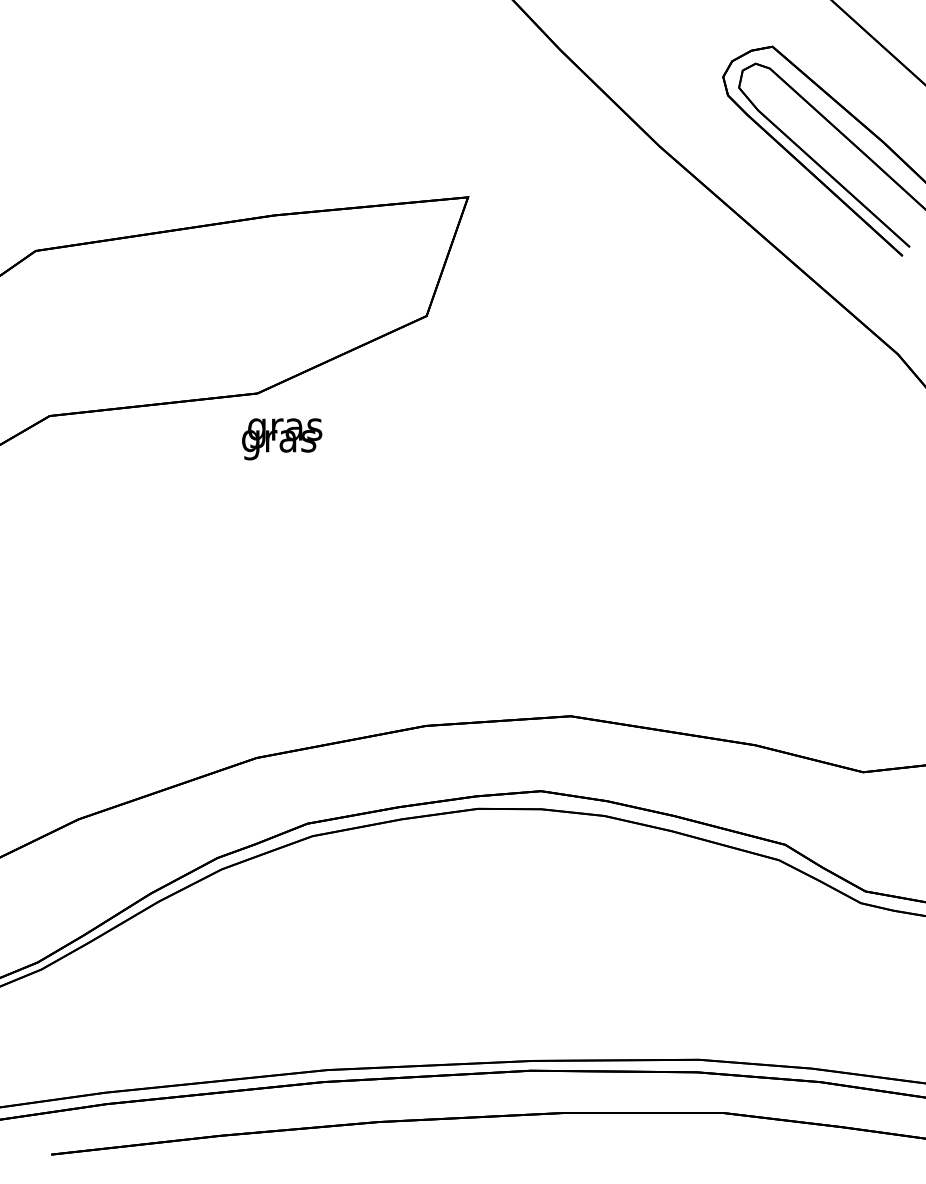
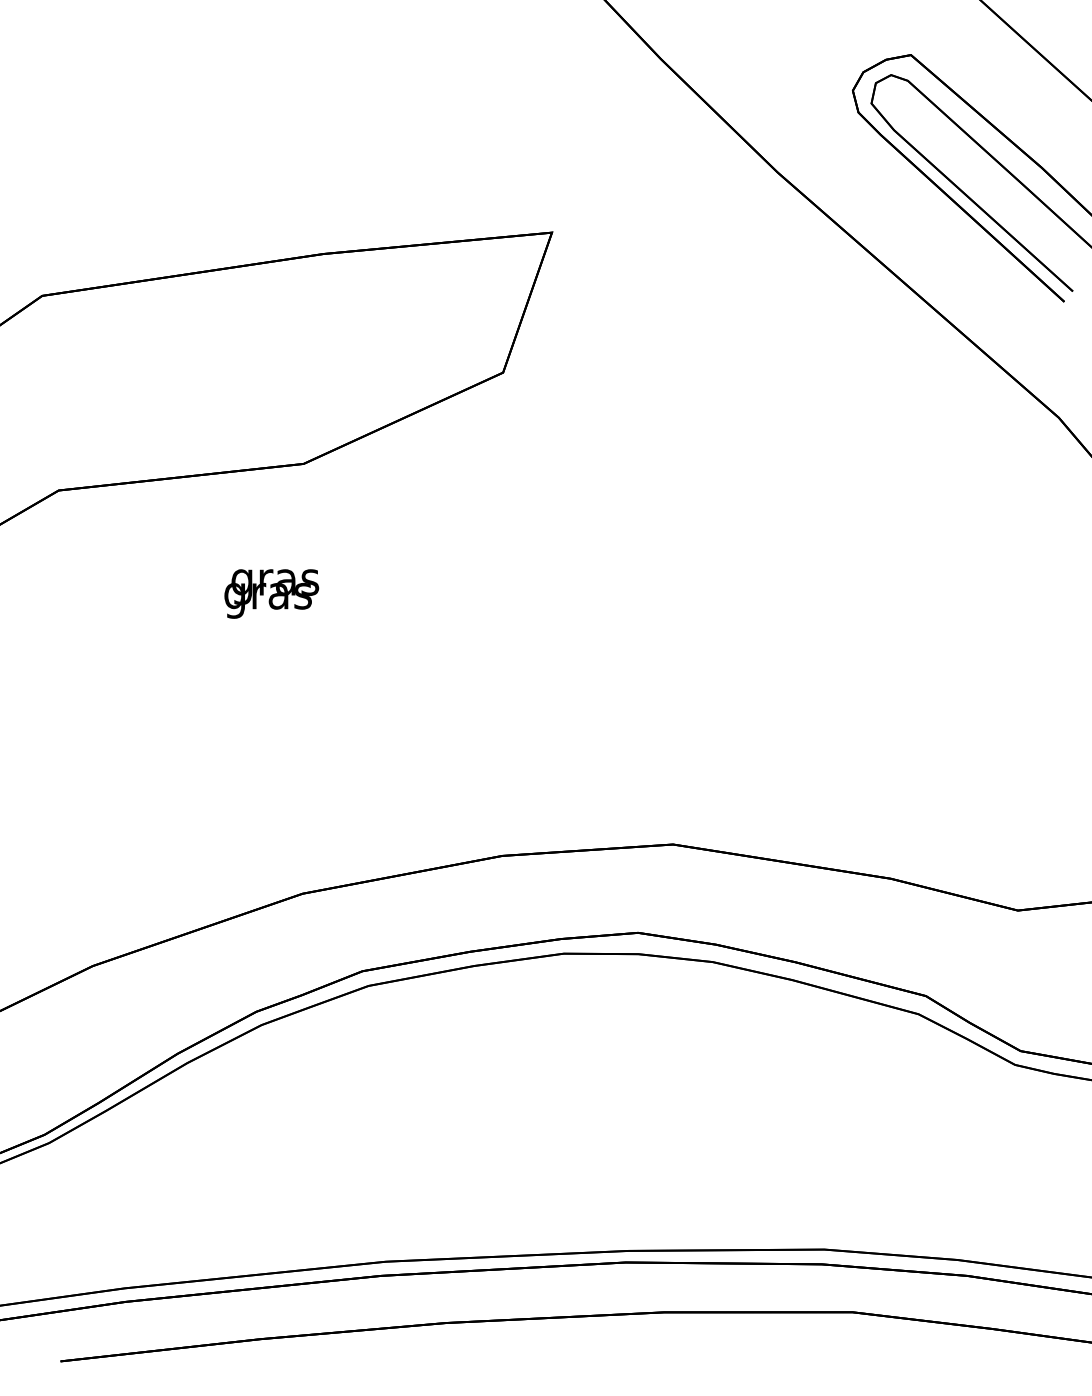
text: (281, 438) -> (271, 593), moved

